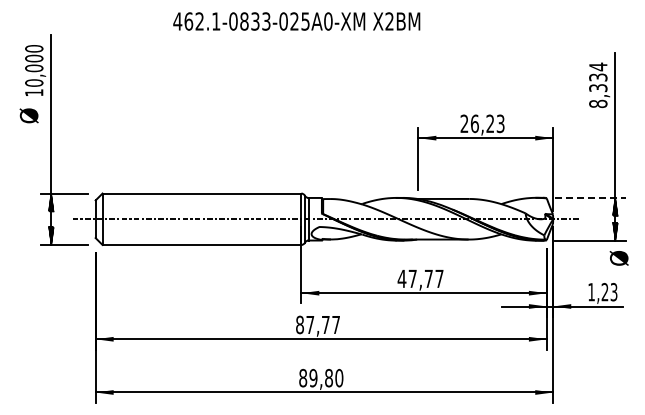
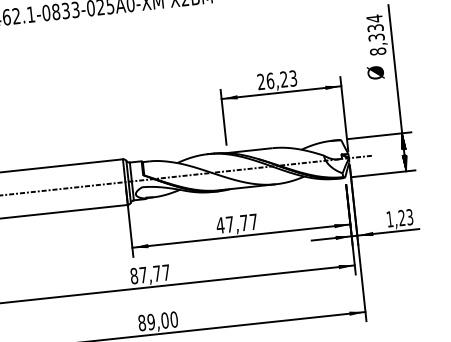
line: (590, 197) -> (380, 135), dashed -> solid
text: (618, 258) -> (375, 73), moved
text: (329, 378) -> (165, 320), 89,80 -> 89,00

